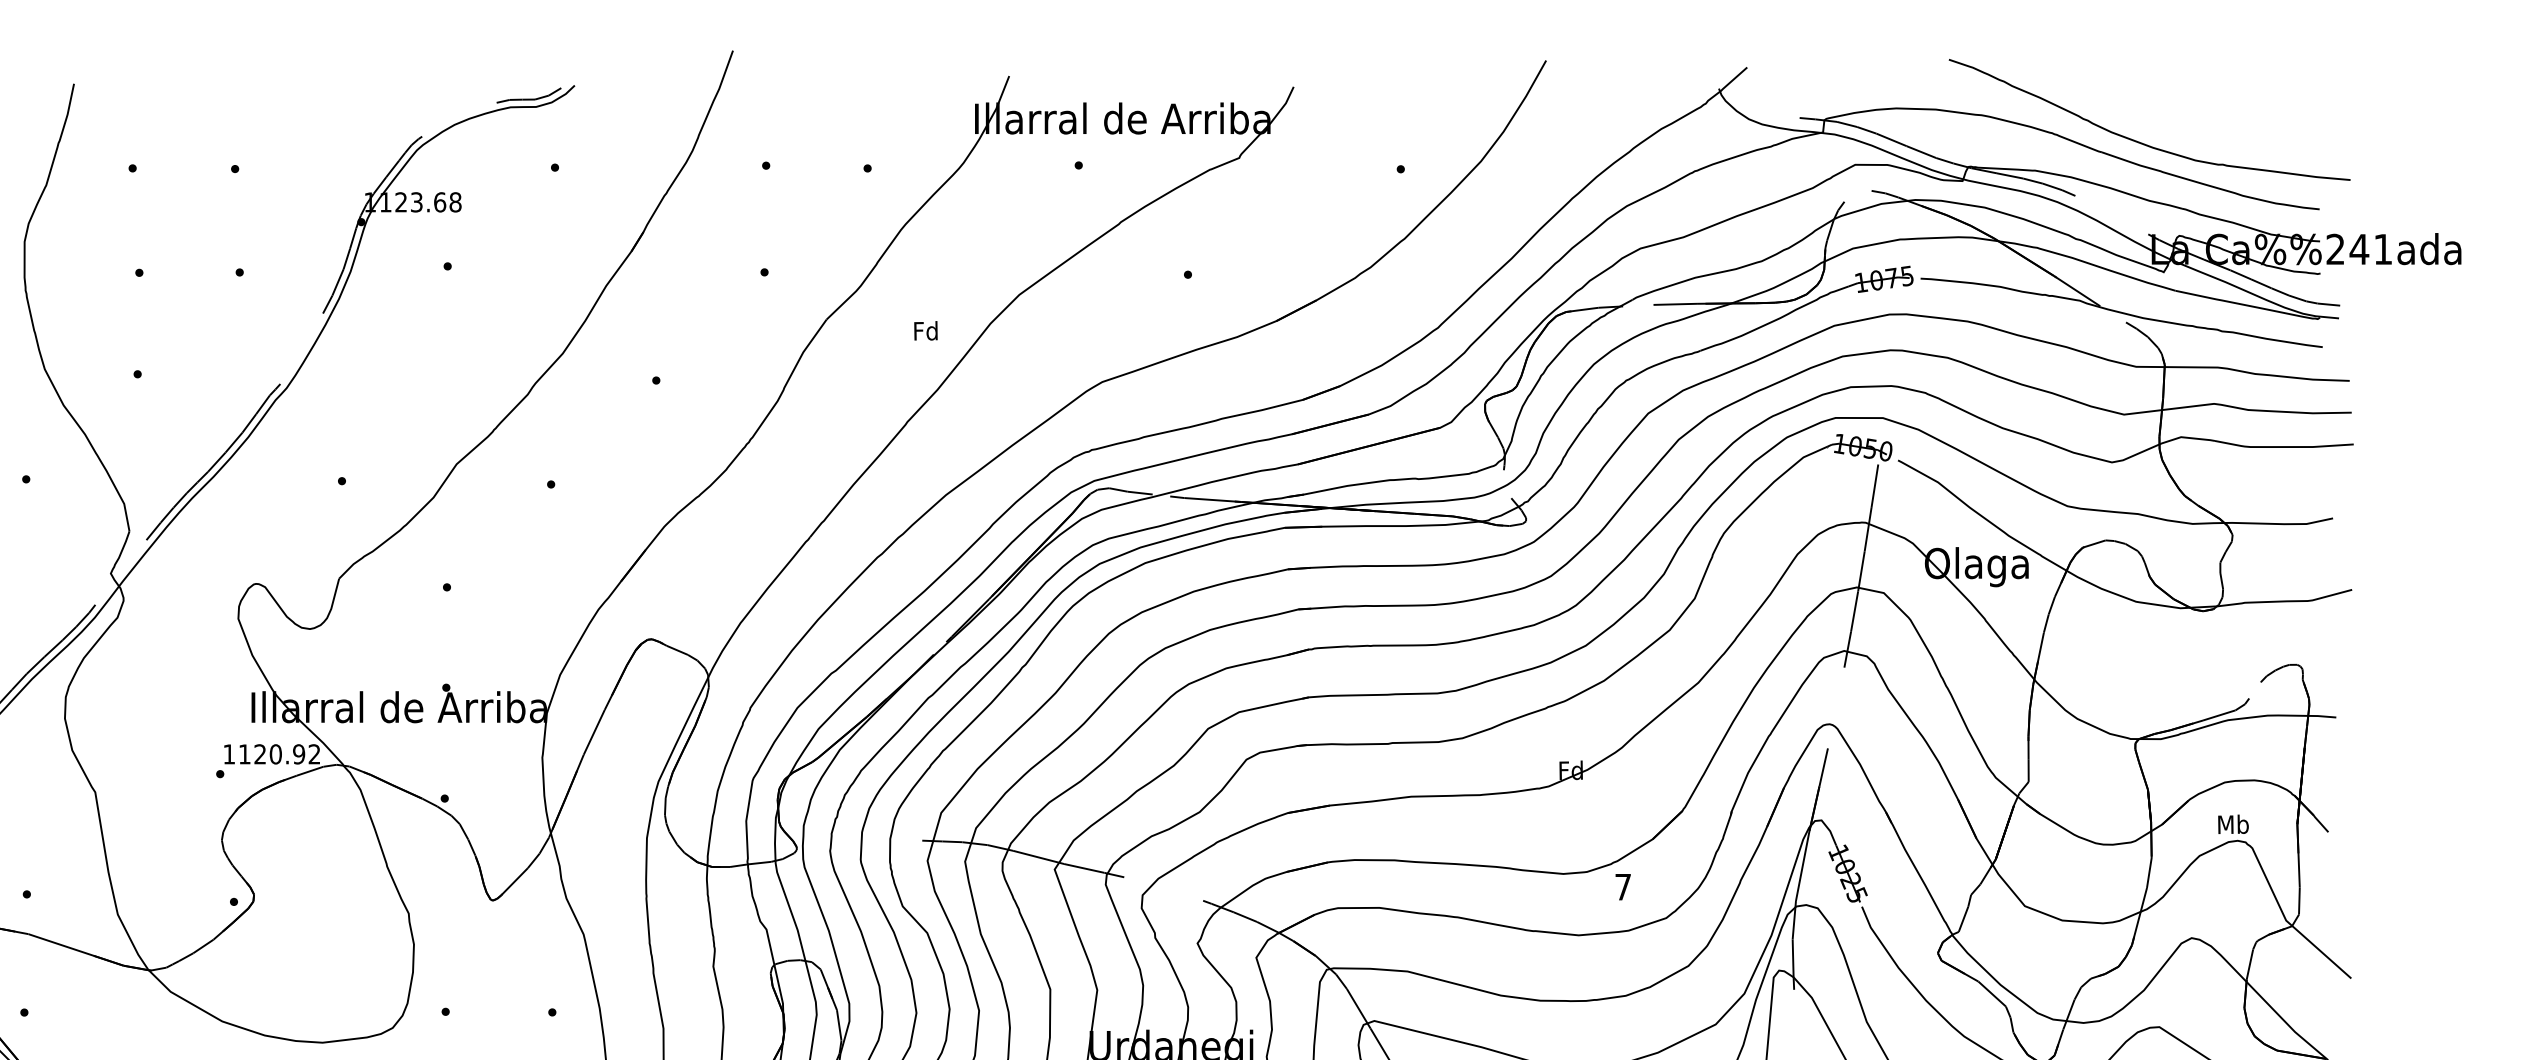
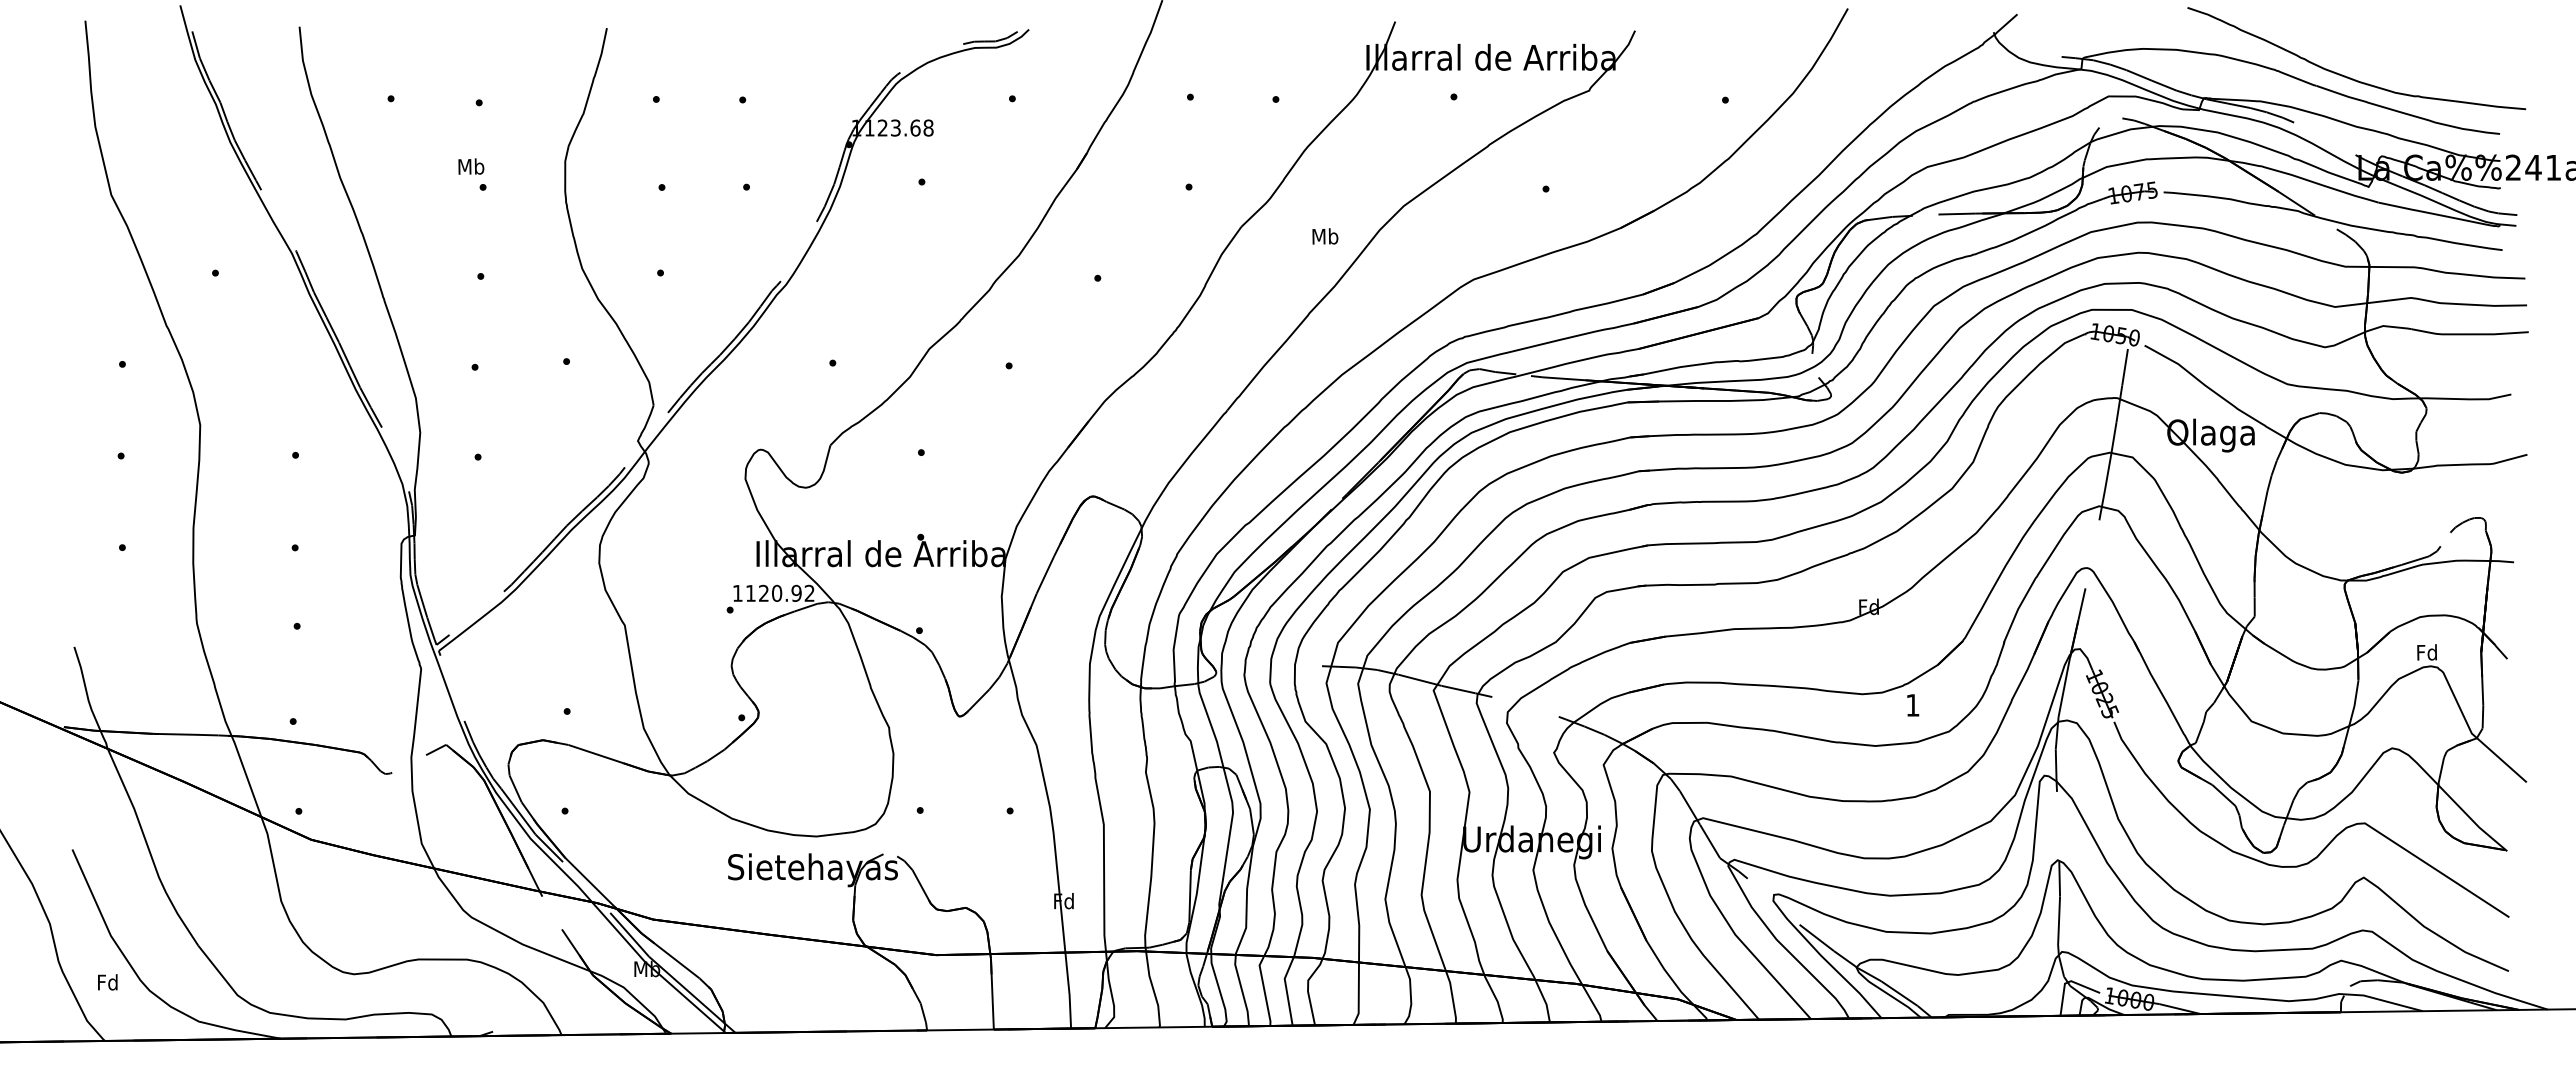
text: (926, 330) -> (1325, 236), Fd -> Mb
text: (2233, 824) -> (2427, 652), Mb -> Fd
text: (1622, 887) -> (1912, 705), 7 -> 1

